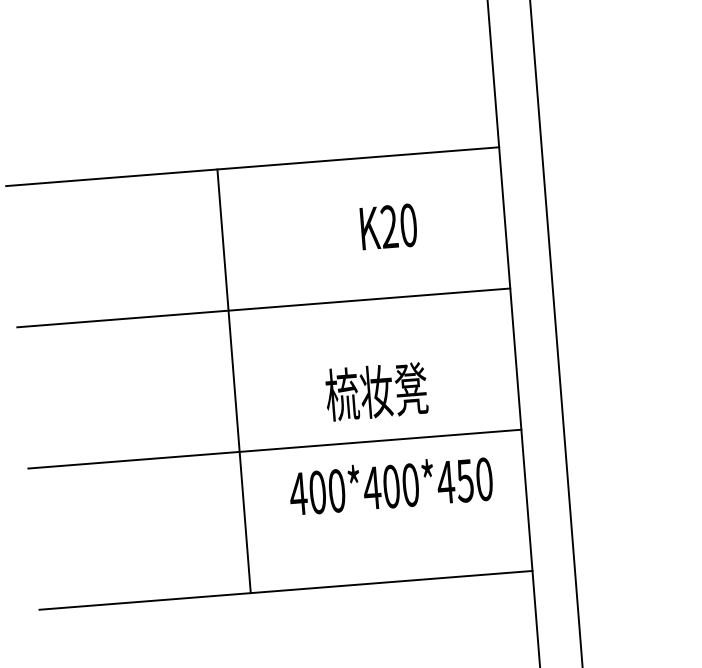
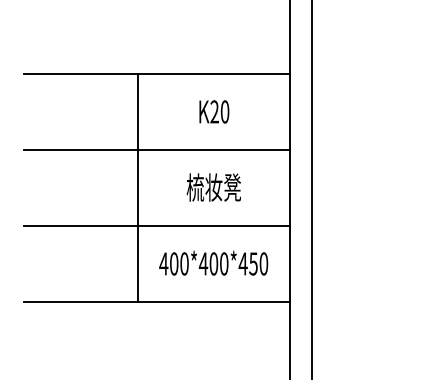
text: (388, 226) -> (214, 111), moved
text: (375, 391) -> (213, 187), moved
text: (390, 484) -> (213, 262), moved

